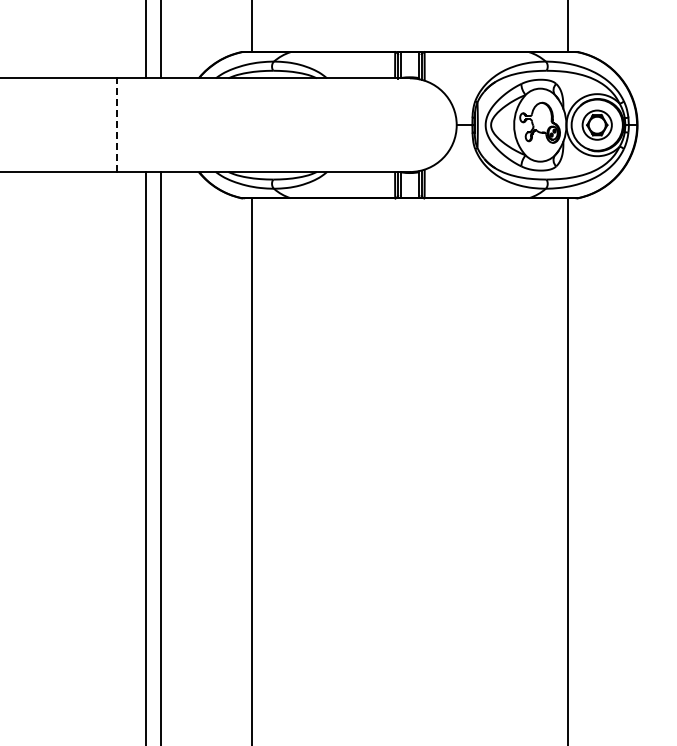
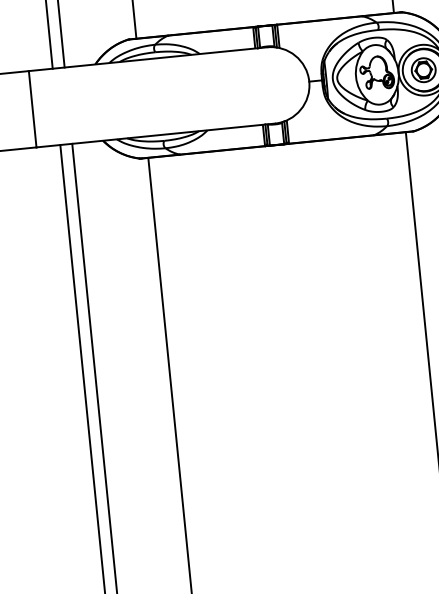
line: (117, 125) -> (33, 109), dashed -> solid

